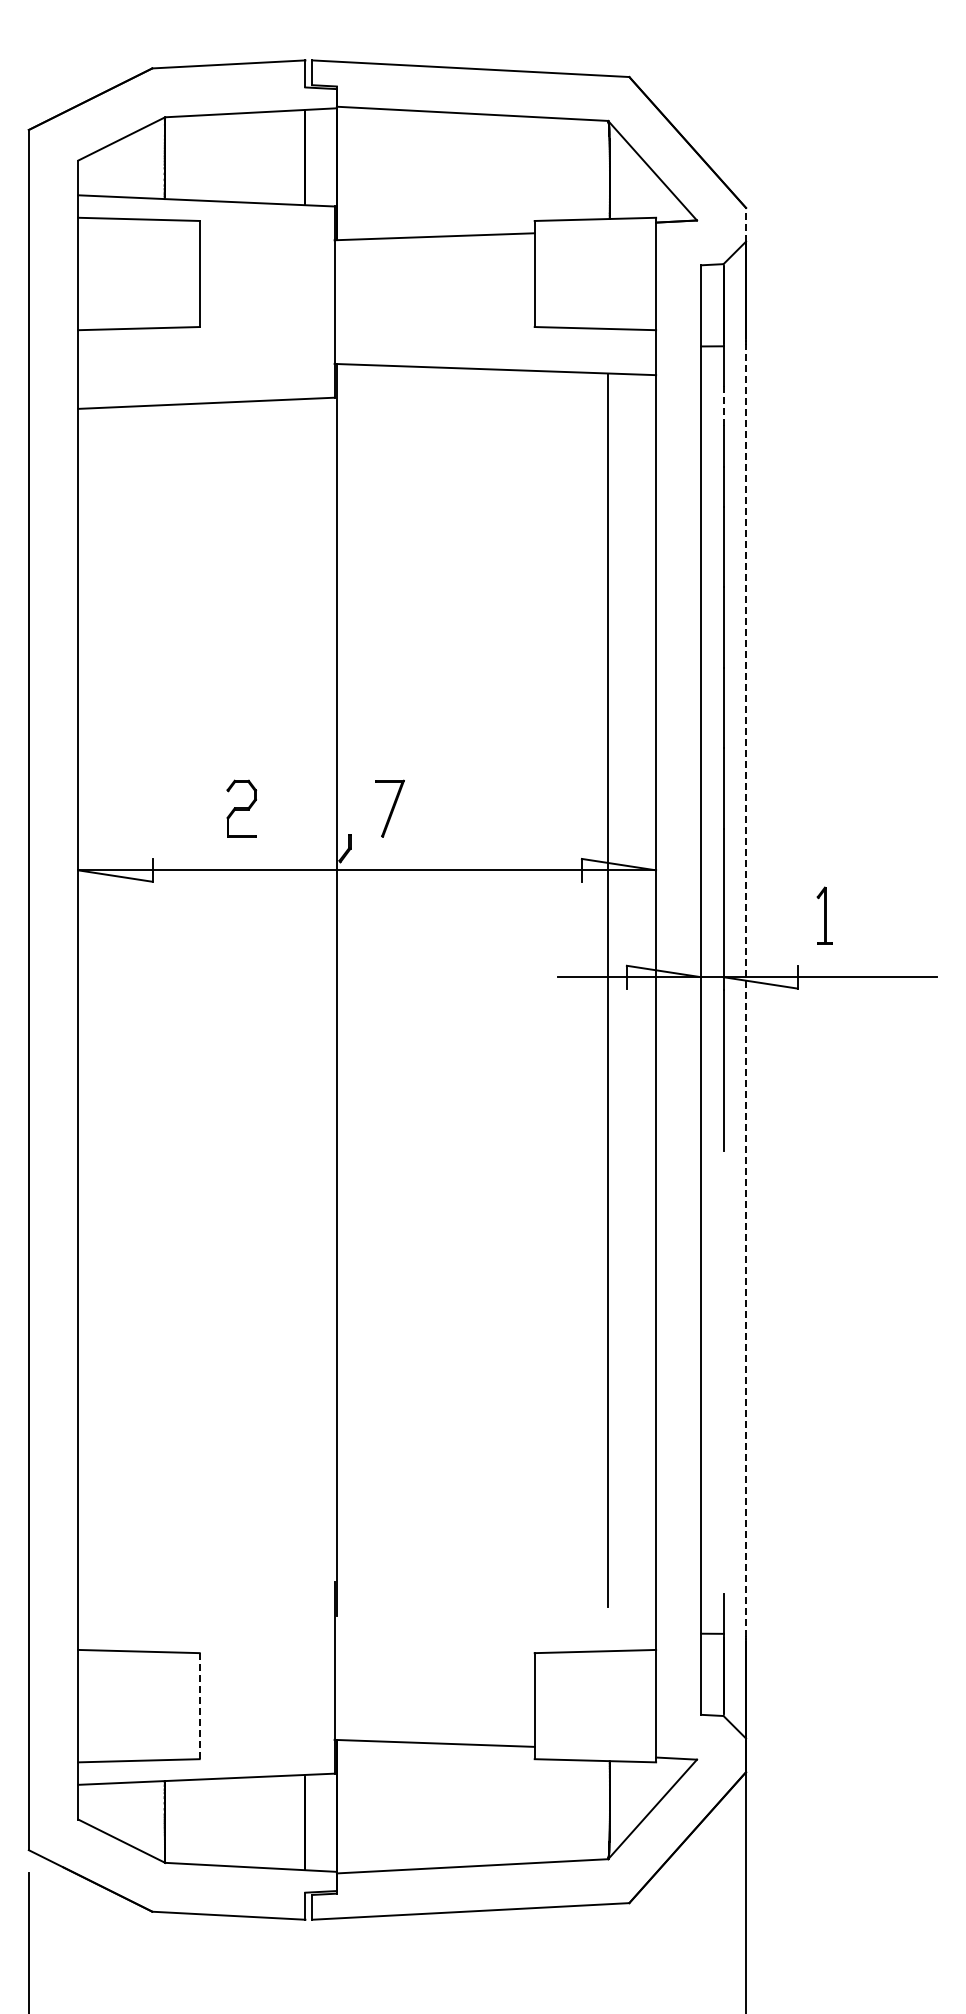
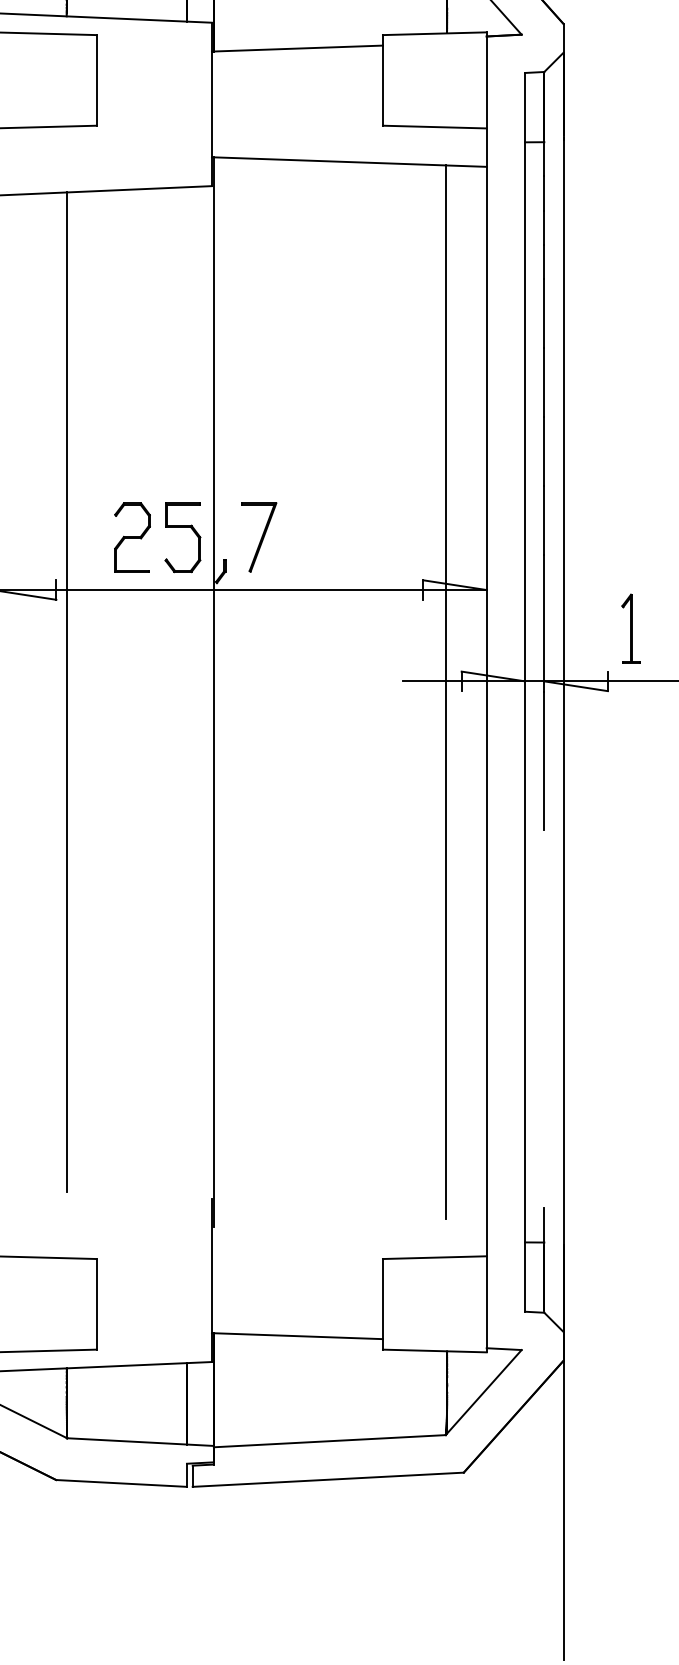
line: (746, 224) -> (563, 38), dashed -> solid
line: (723, 405) -> (544, 192), dashed -> solid
part: (300, 797) -> (182, 527), added
part: (241, 808) -> (132, 537), size x1.43
part: (389, 808) -> (258, 537), size x1.43
part: (824, 915) -> (630, 628), size x1.43
line: (746, 989) -> (563, 691), dashed -> solid
line: (165, 990) -> (67, 692), added
line: (199, 1705) -> (96, 1303), dashed -> solid

